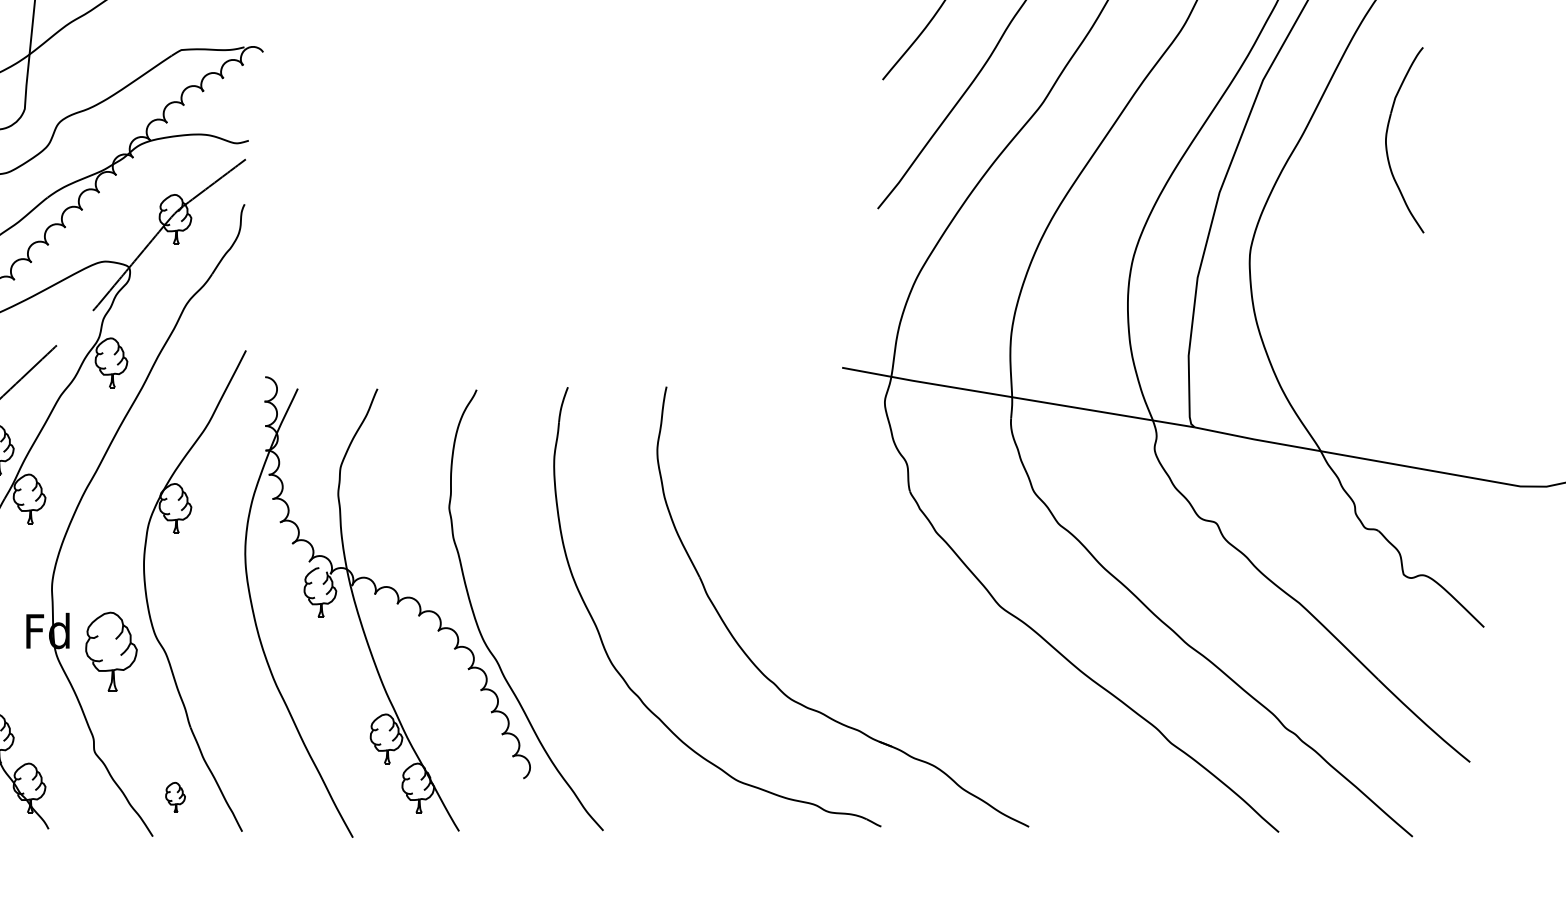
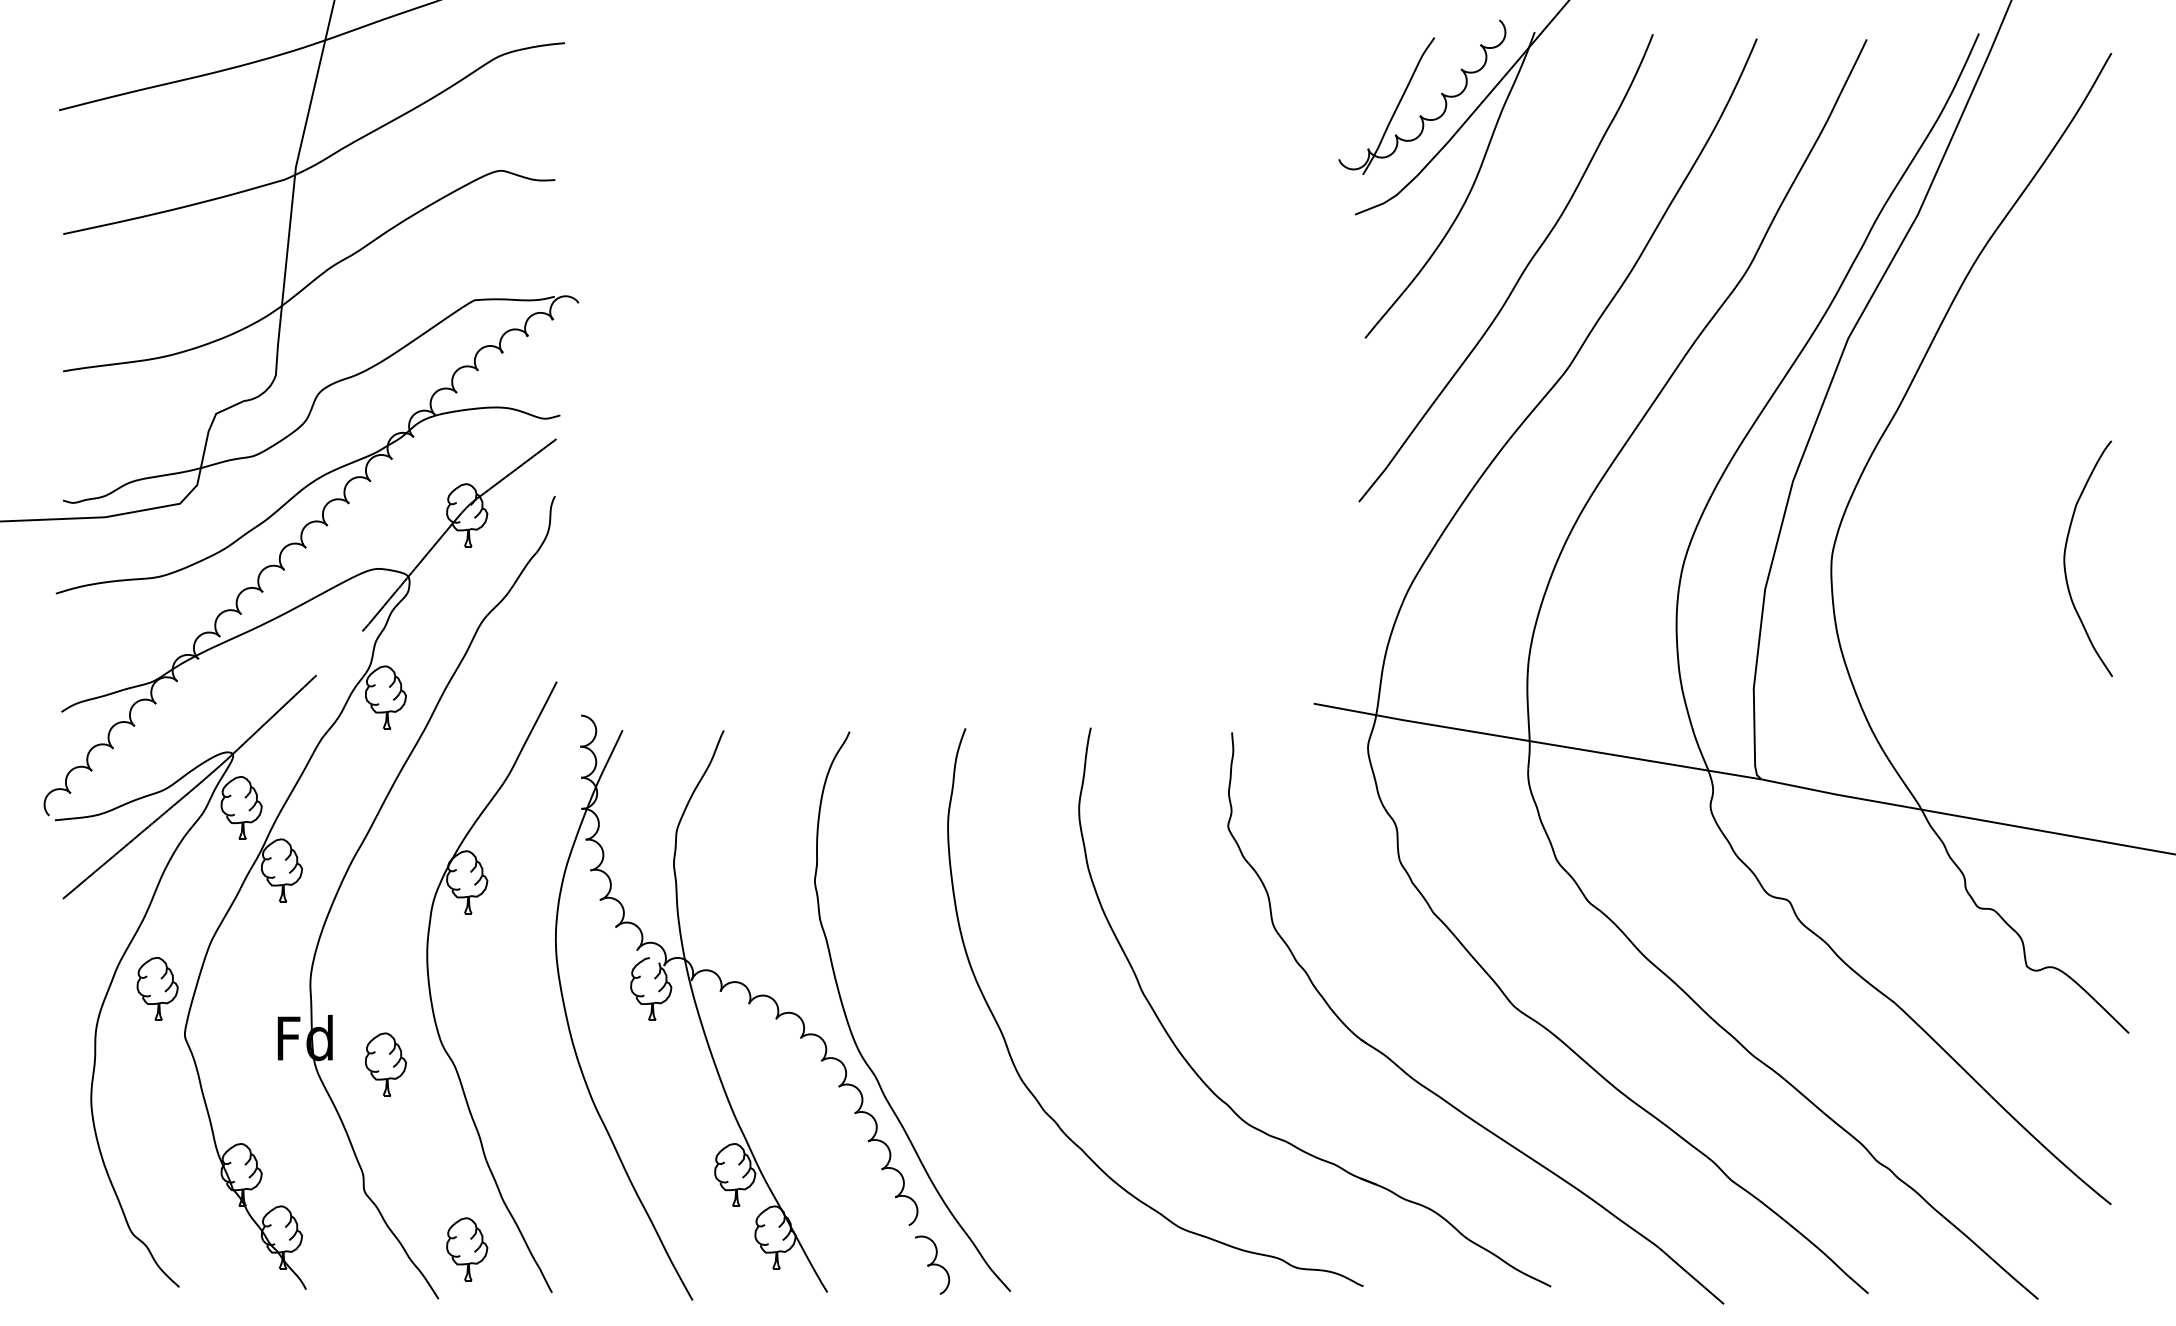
part: (1386, 140) -> (2065, 558), moved
part: (111, 651) -> (385, 1064), size x0.62
part: (931, 670) -> (1427, 1087), added
part: (175, 797) -> (467, 1249), size x1.67
part: (541, 809) -> (932, 1264), added

